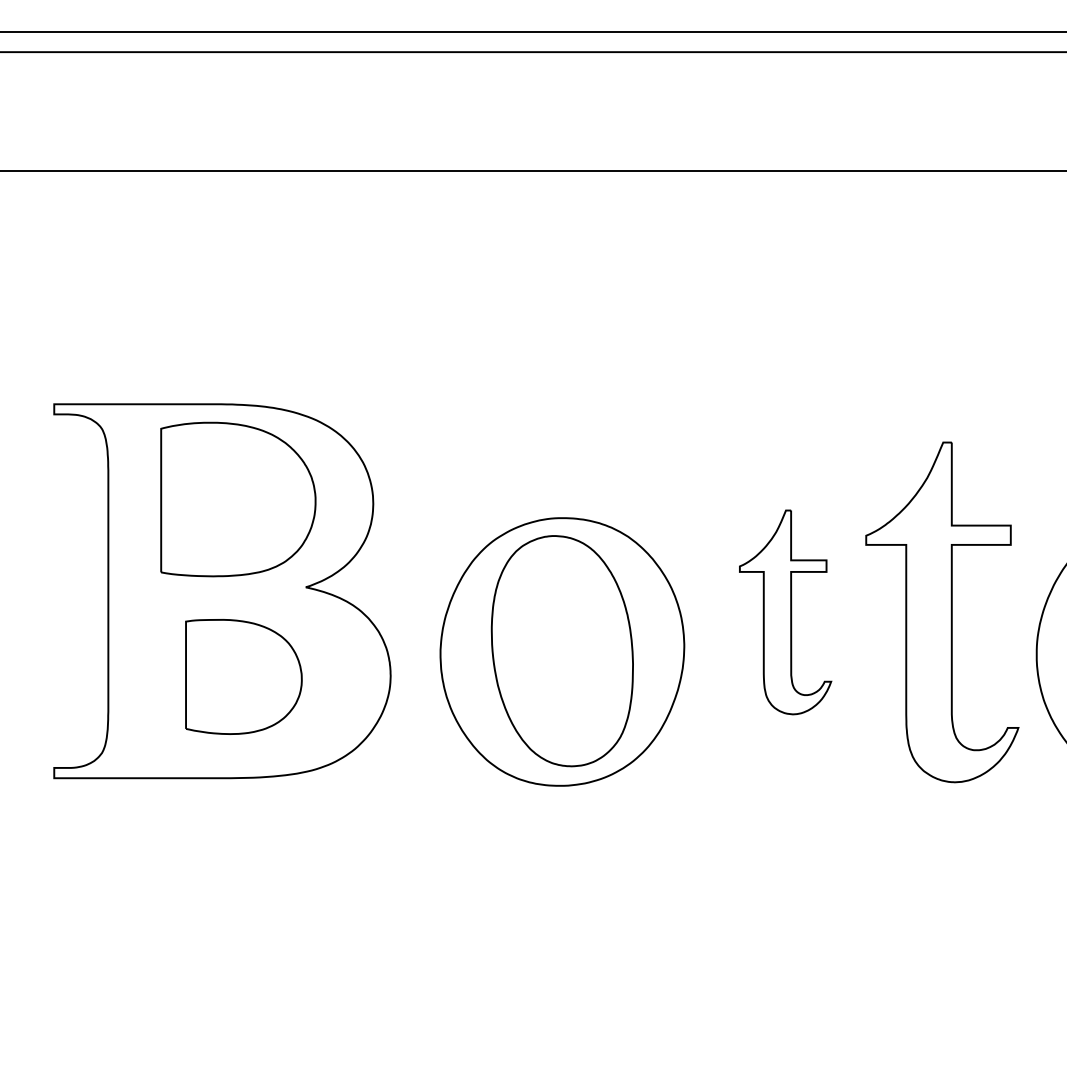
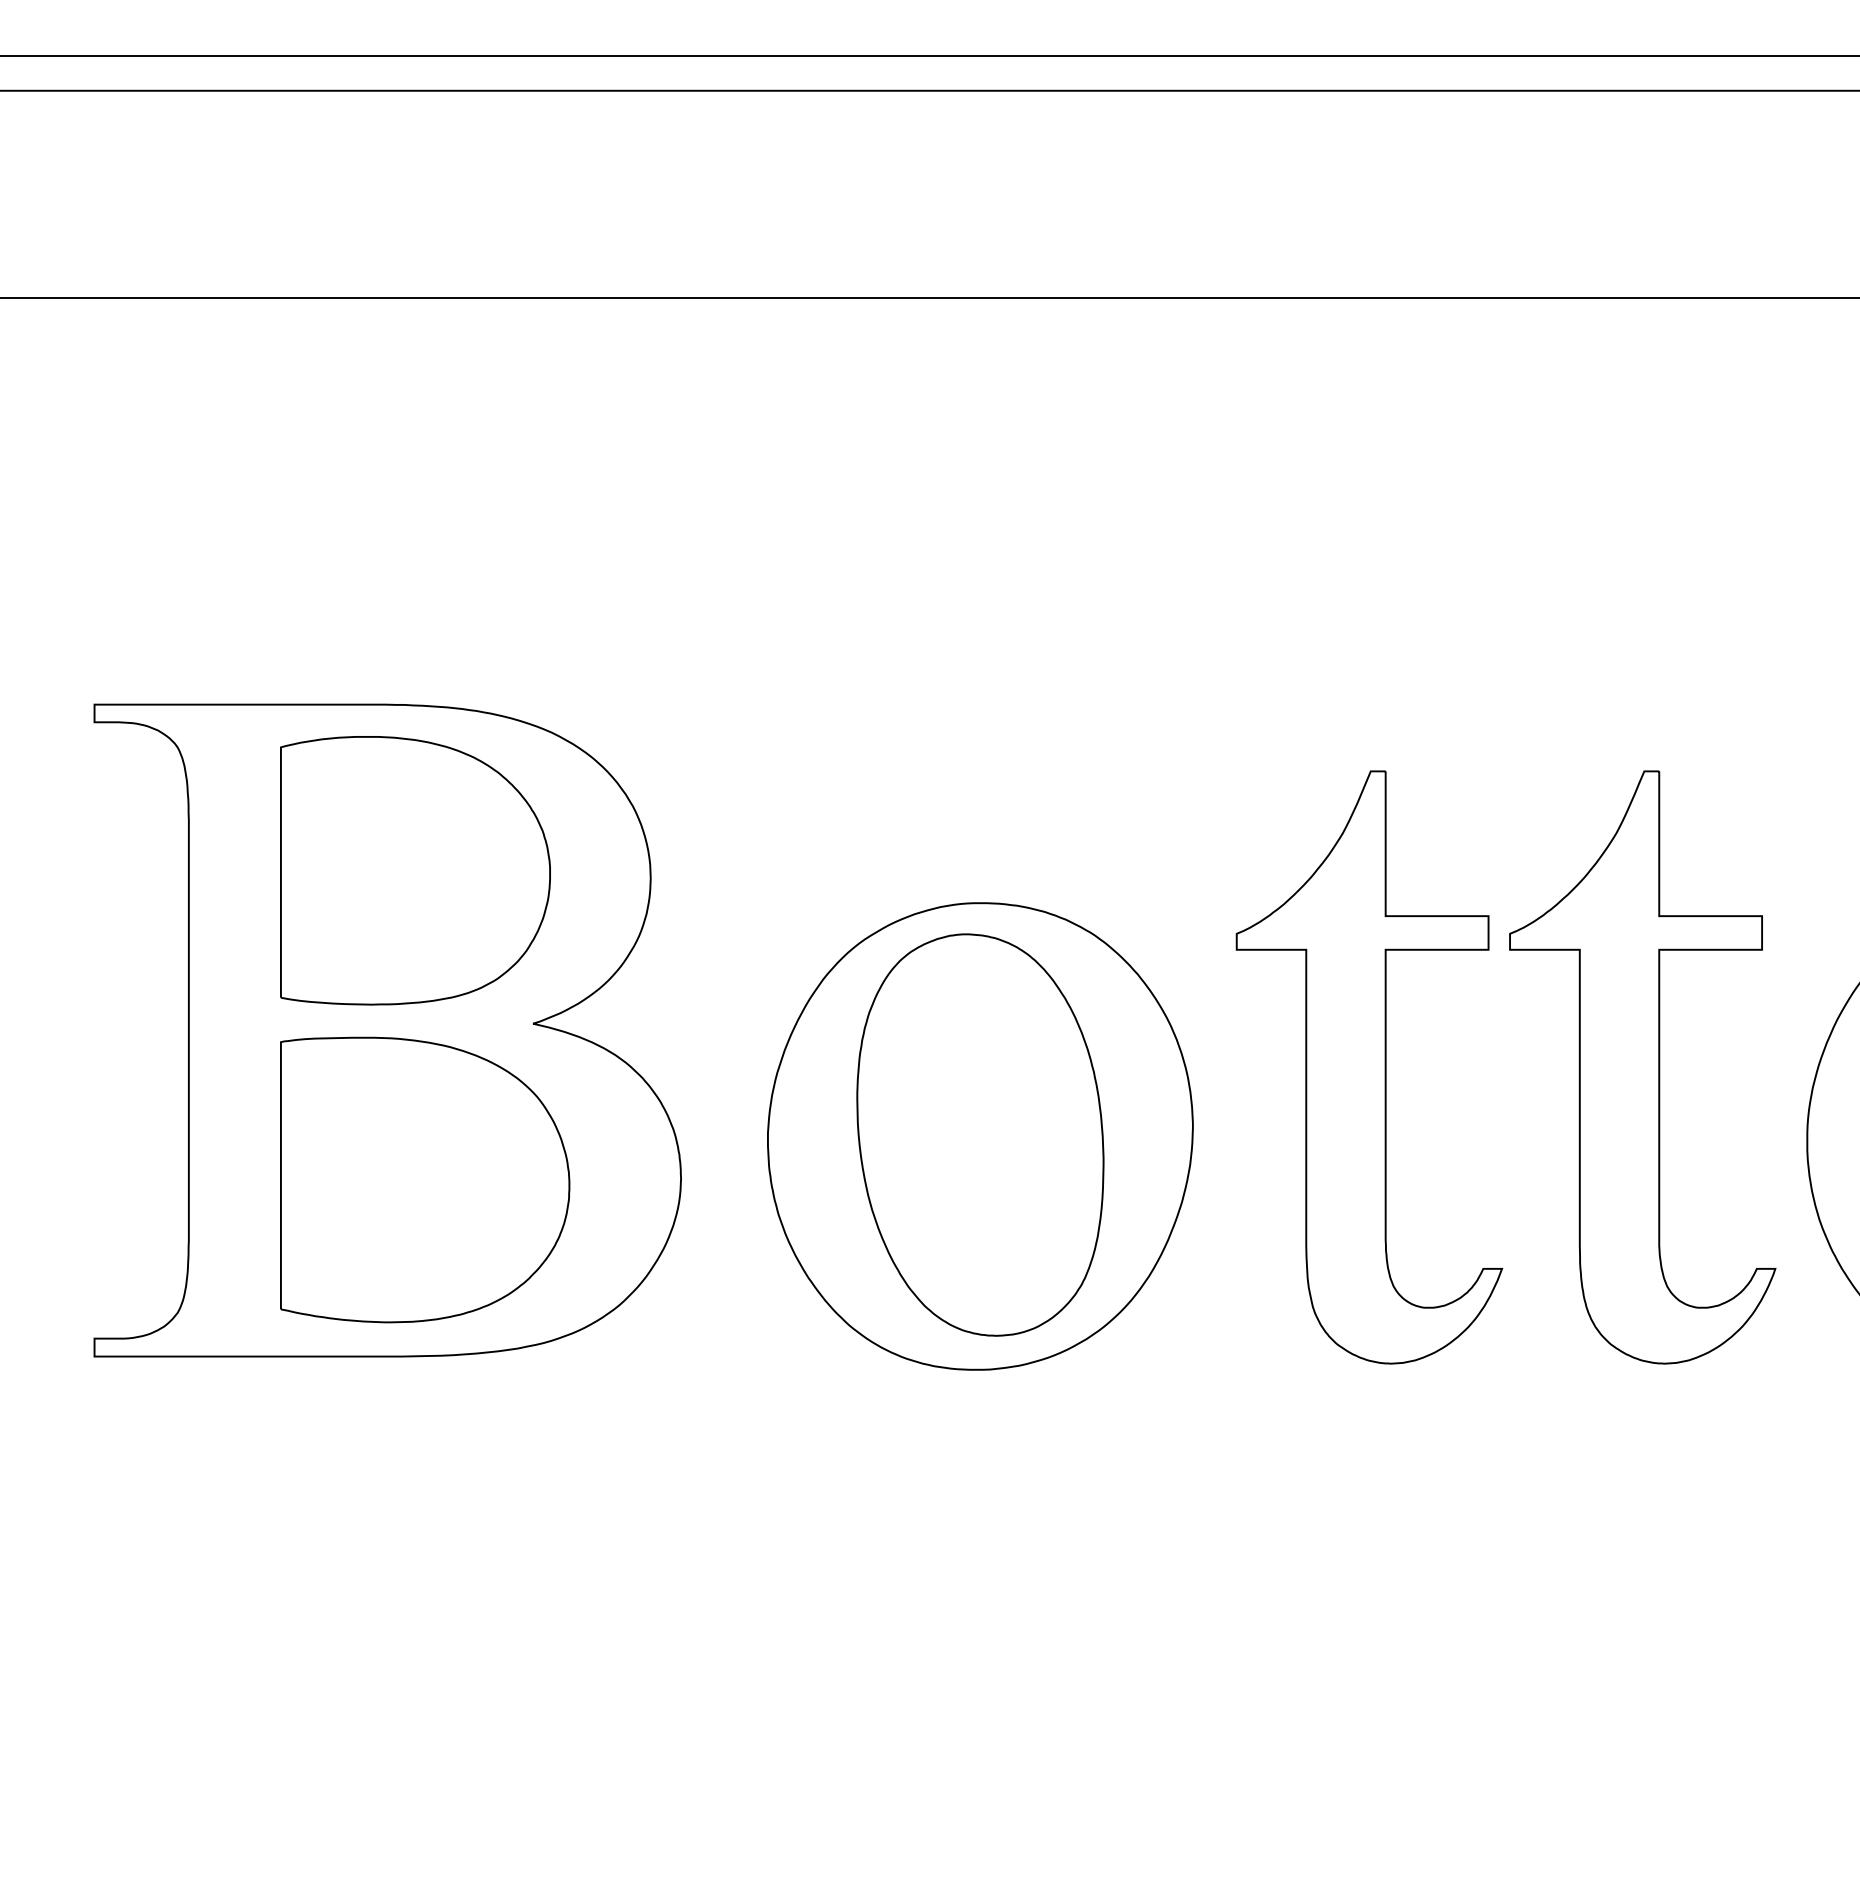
part: (785, 612) -> (1369, 1067), size x1.67
part: (243, 676) -> (424, 1179), size x1.43

